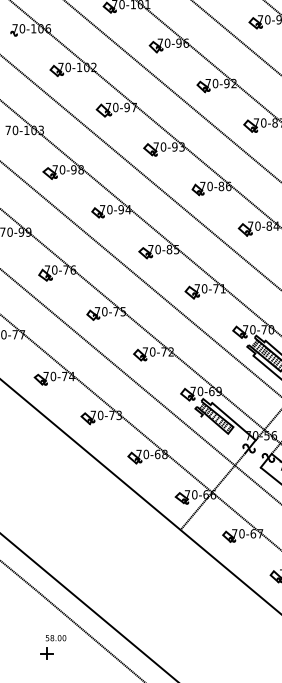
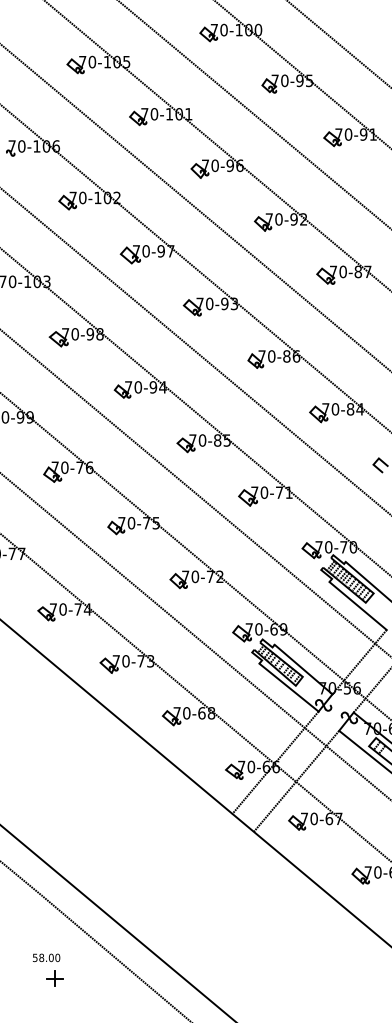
line: (222, 435) -> (288, 687), added
line: (228, 504) -> (296, 780), added
text: (55, 637) -> (46, 957), moved

